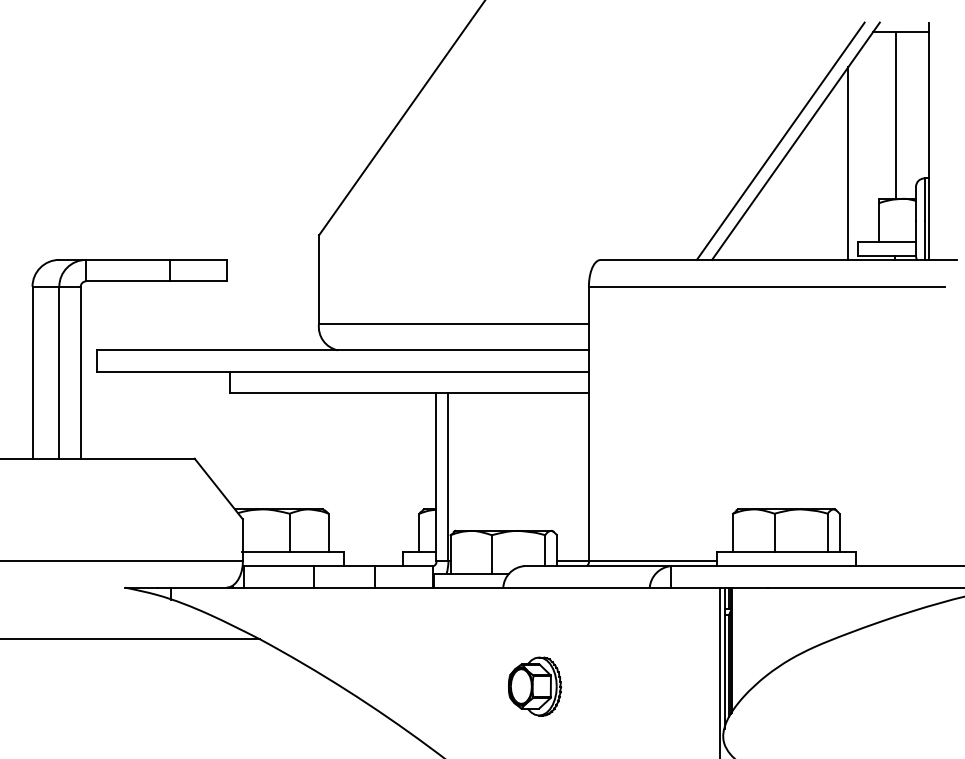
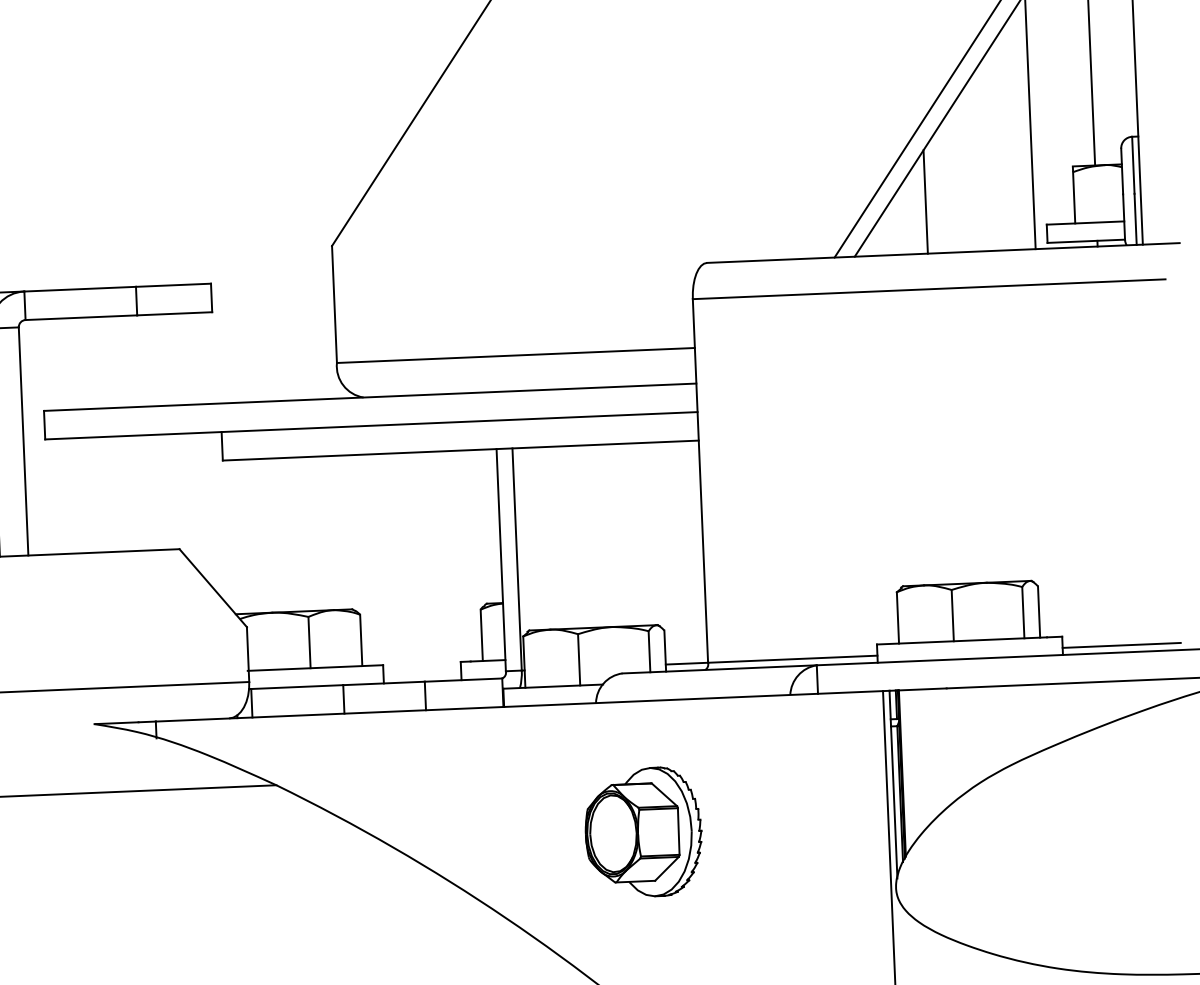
line: (767, 220) -> (926, 201), added
line: (900, 560) -> (1121, 645), added
part: (534, 686) -> (642, 832), size x1.67

